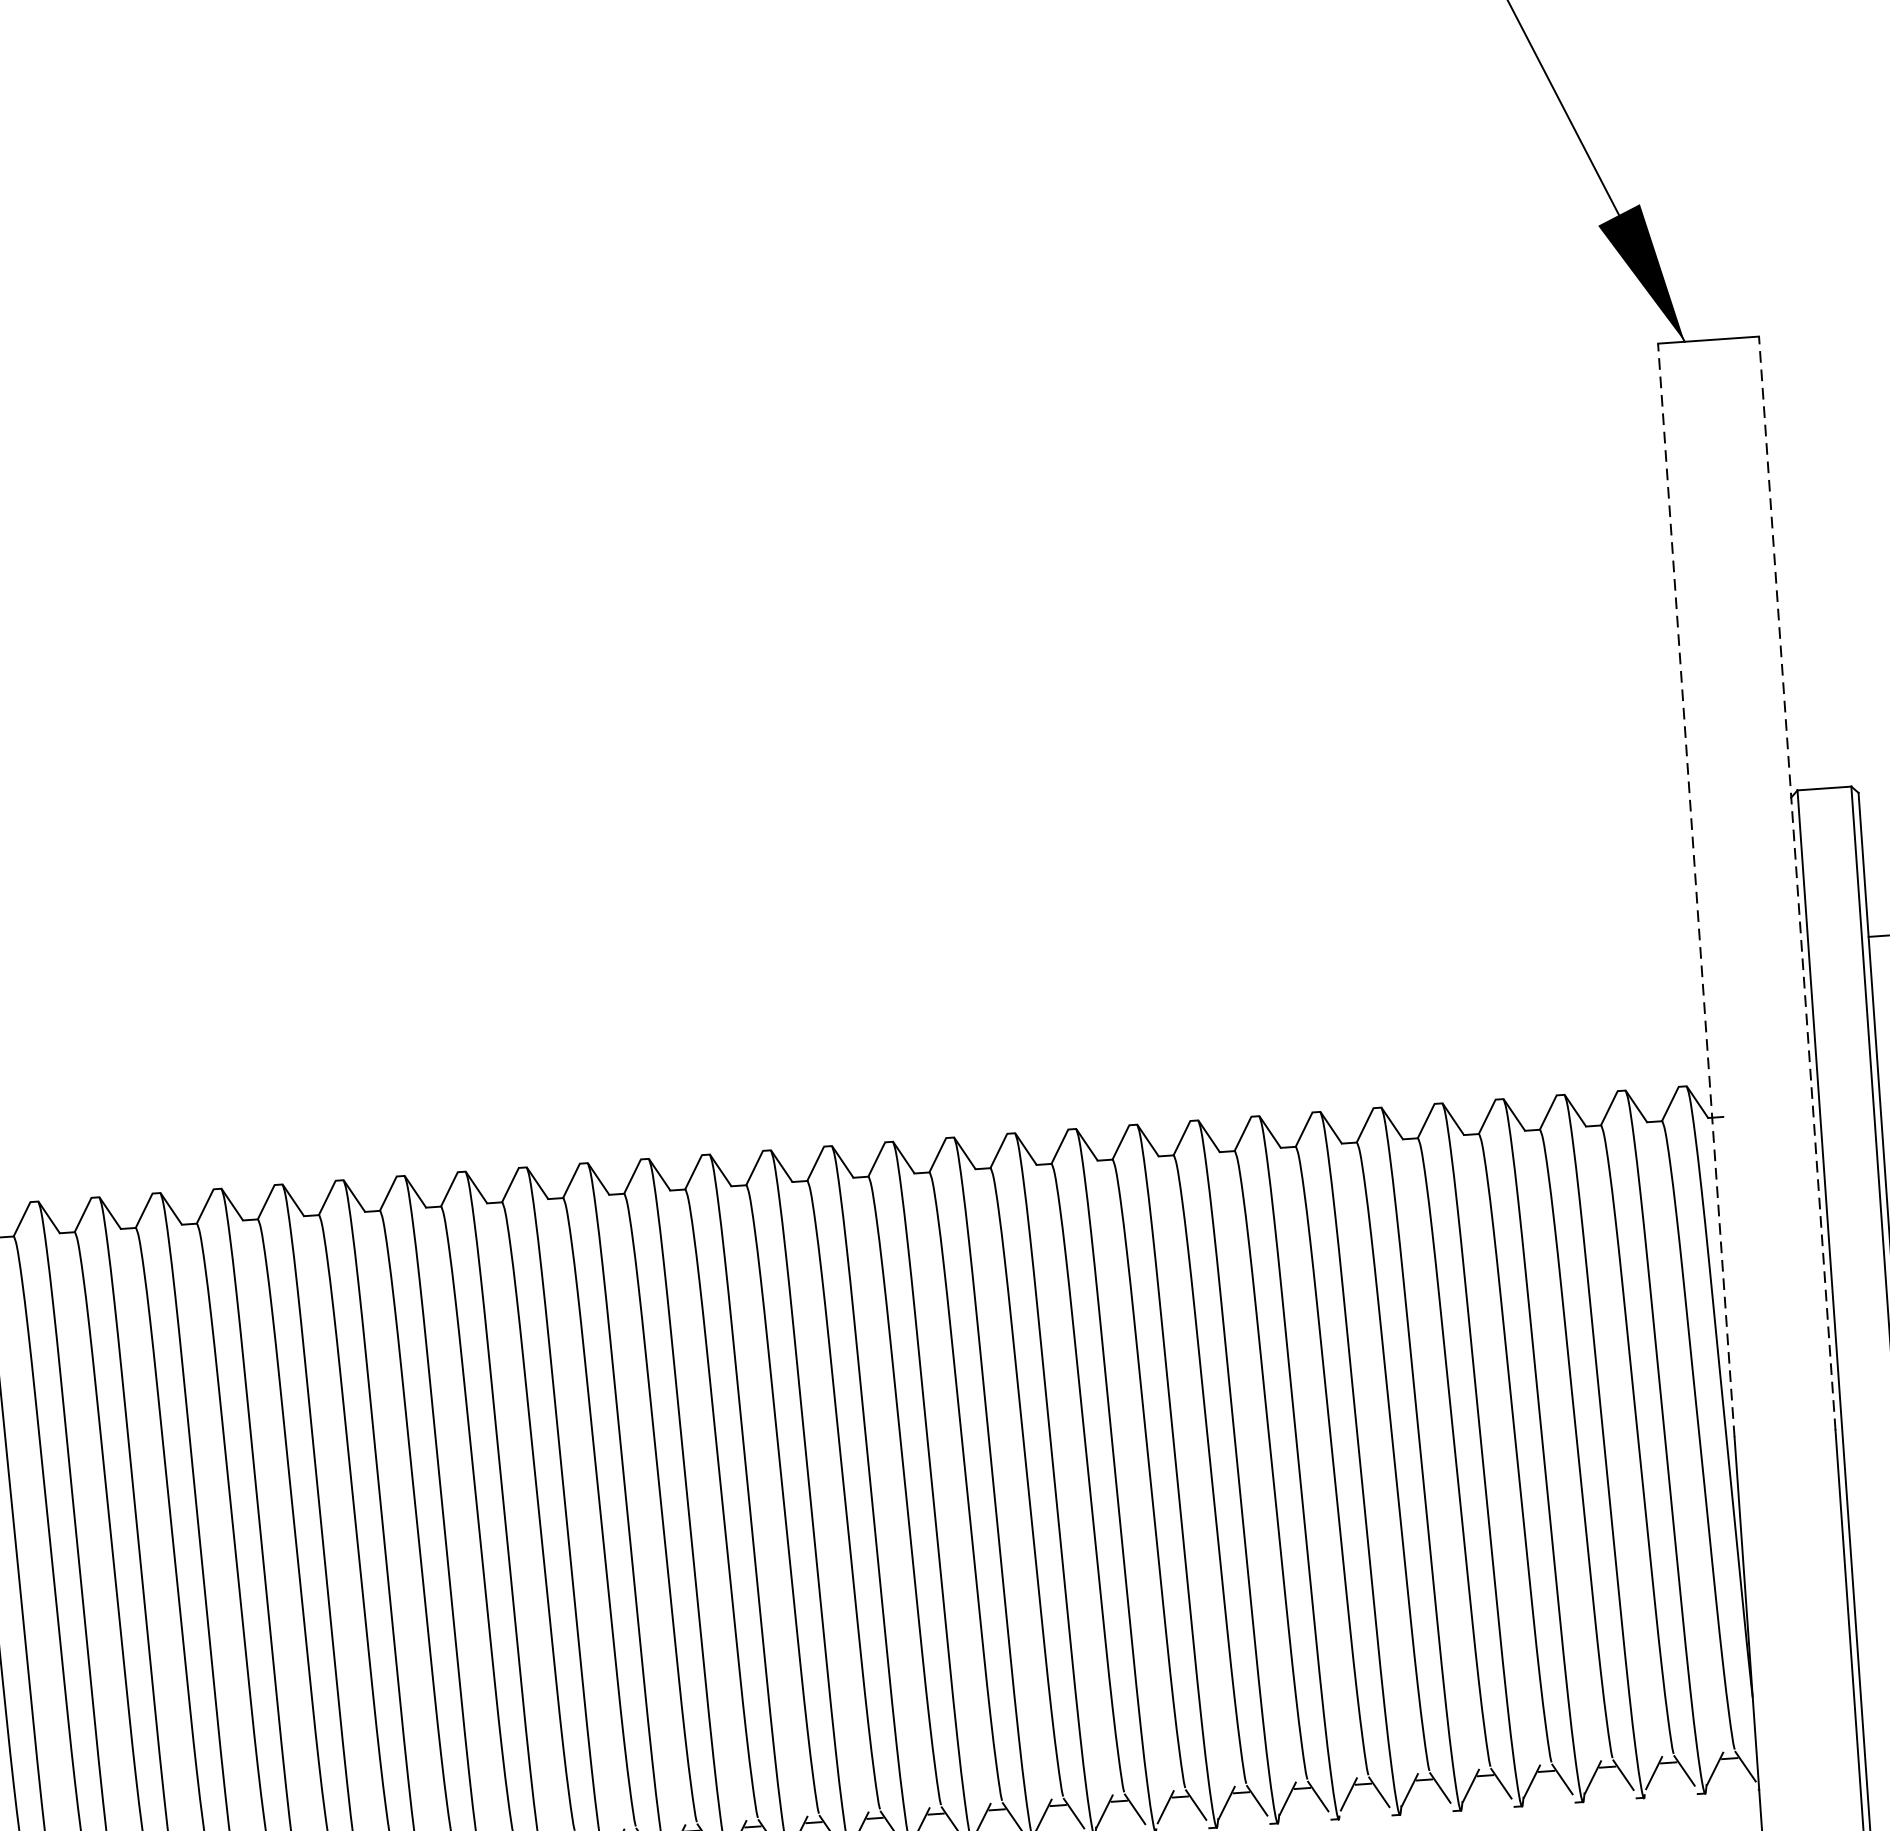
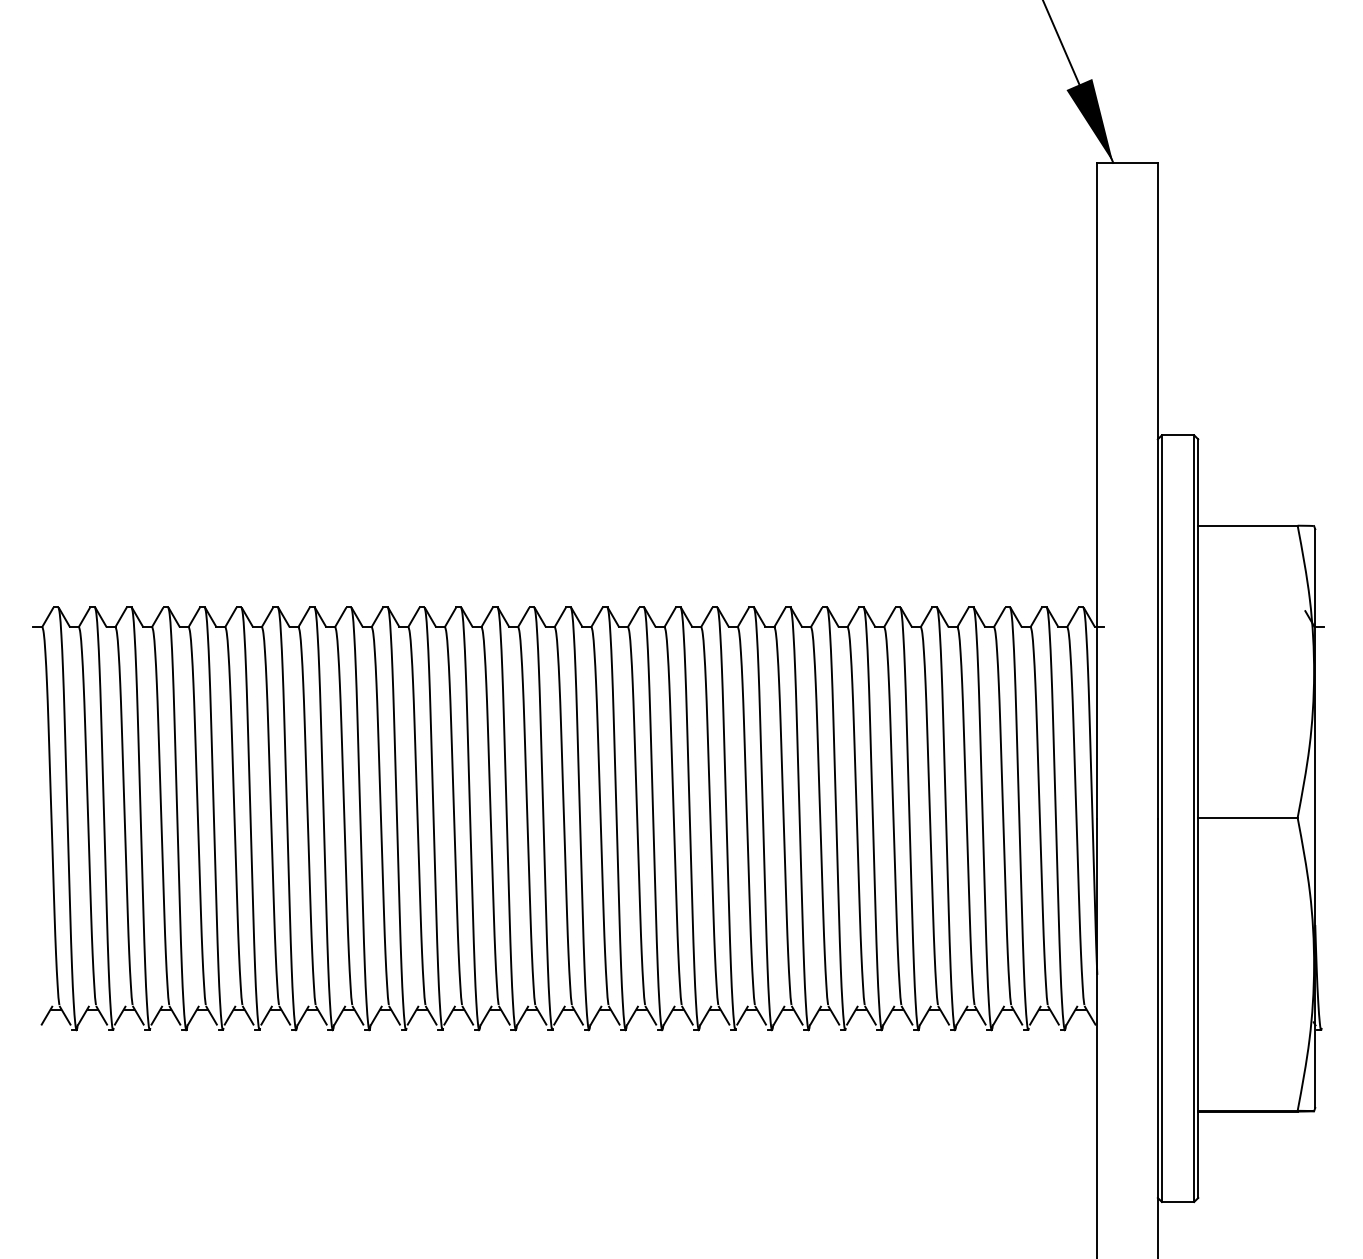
line: (1796, 882) -> (1157, 490), dashed -> solid
line: (1696, 889) -> (1097, 490), dashed -> solid

